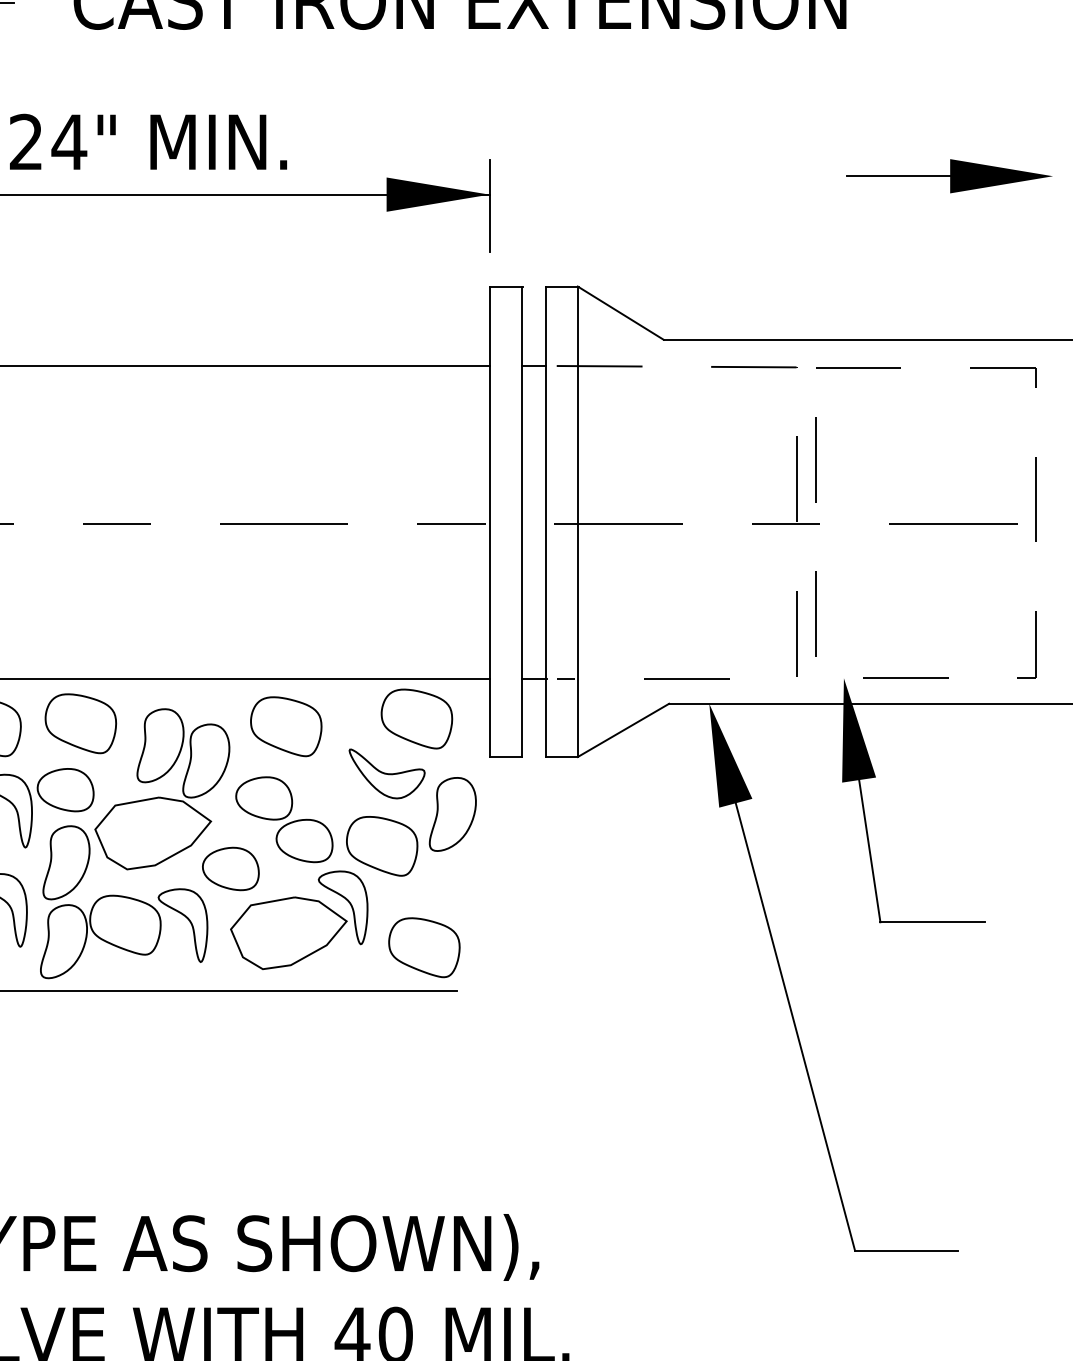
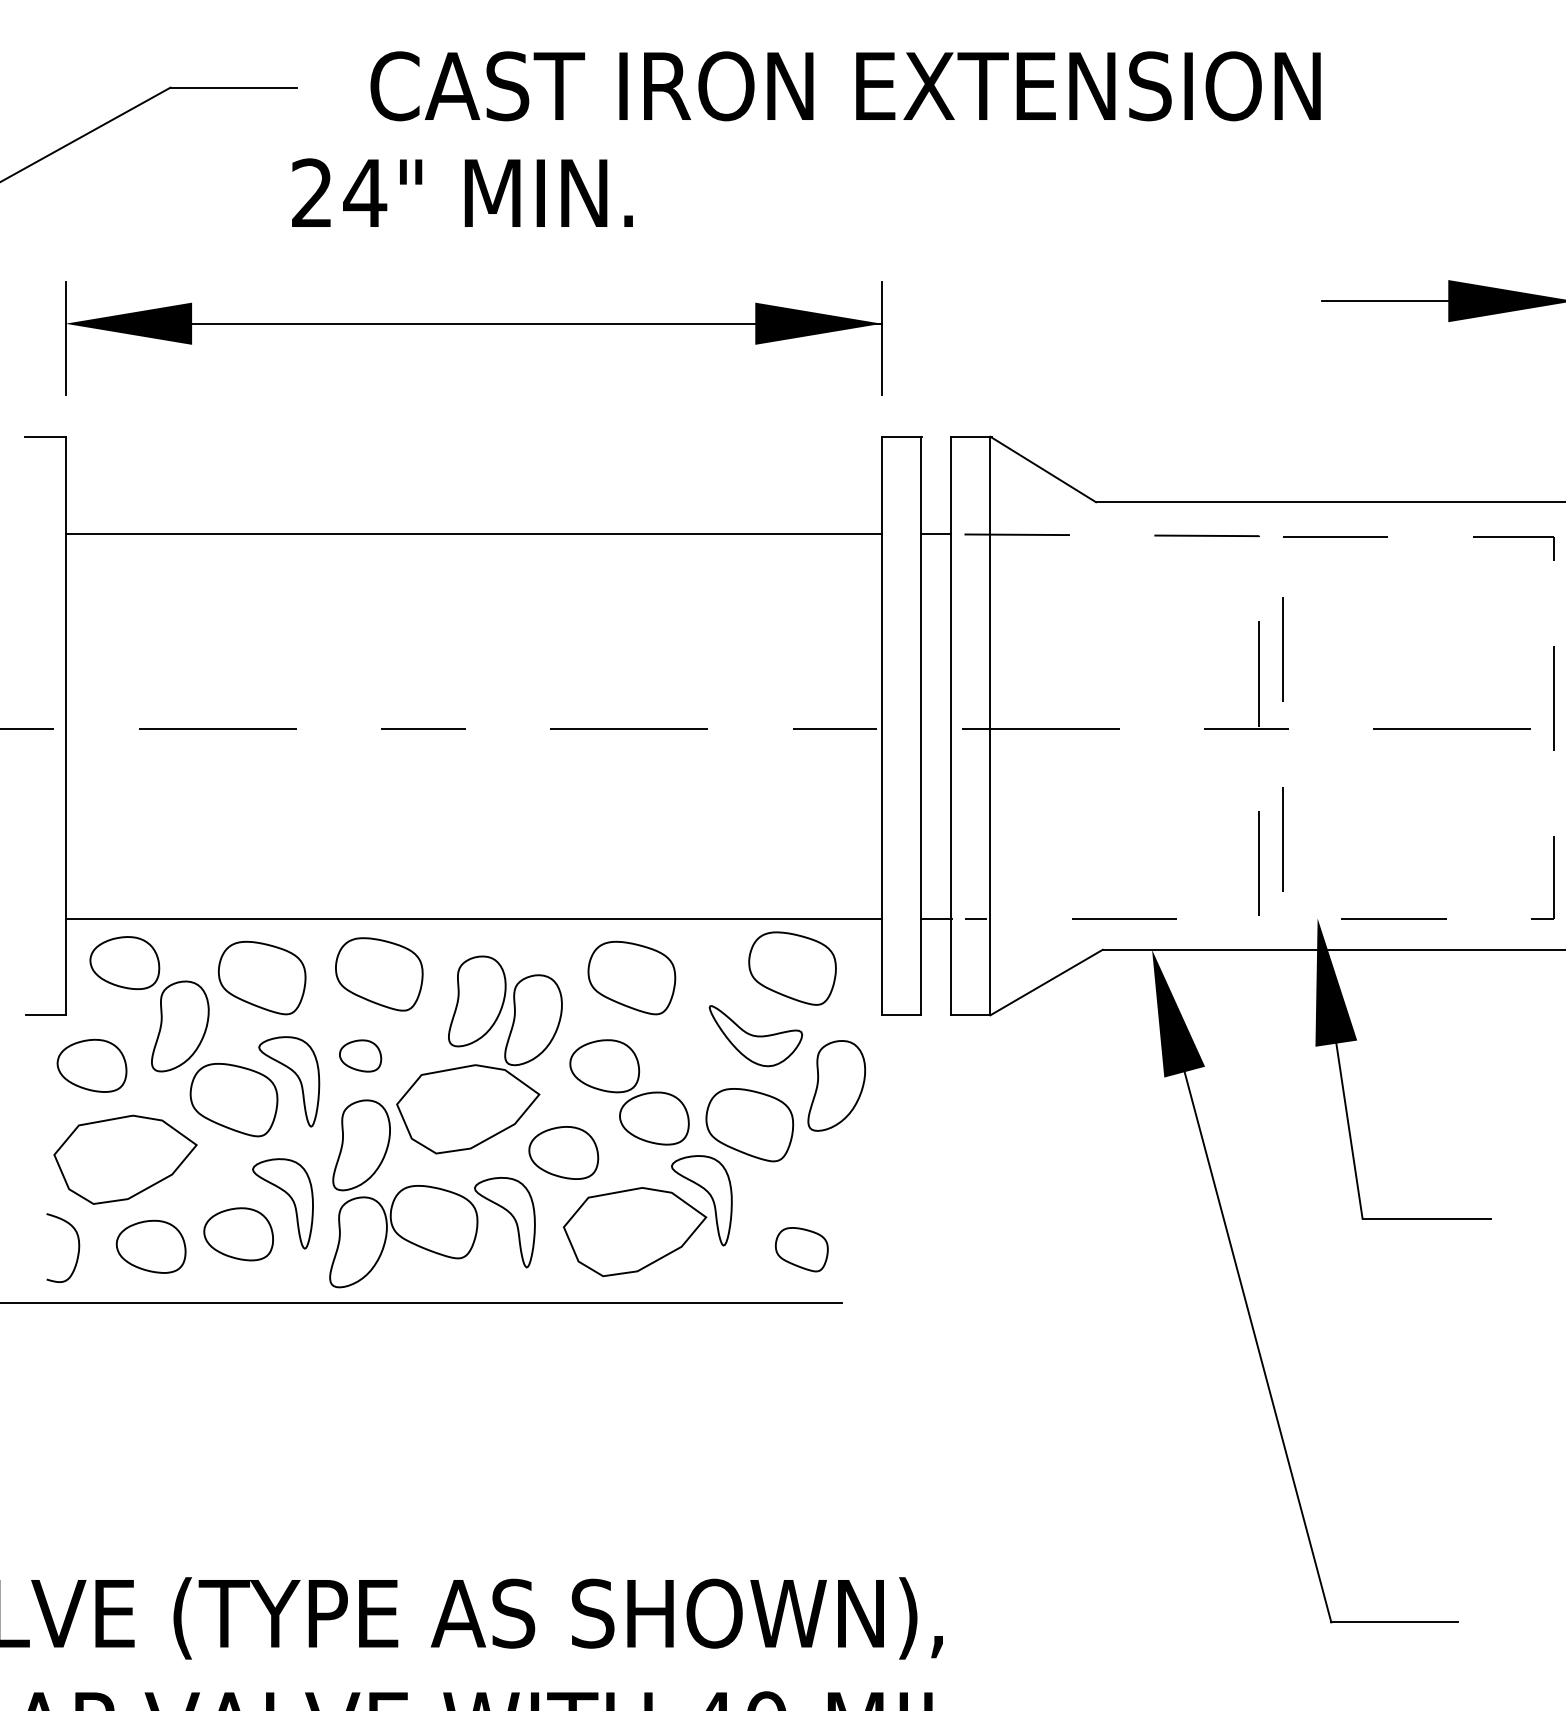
text: (148, 141) -> (462, 192), moved
part: (65, 789) -> (360, 1055), size x0.6
part: (424, 947) -> (801, 1249), size x0.6

